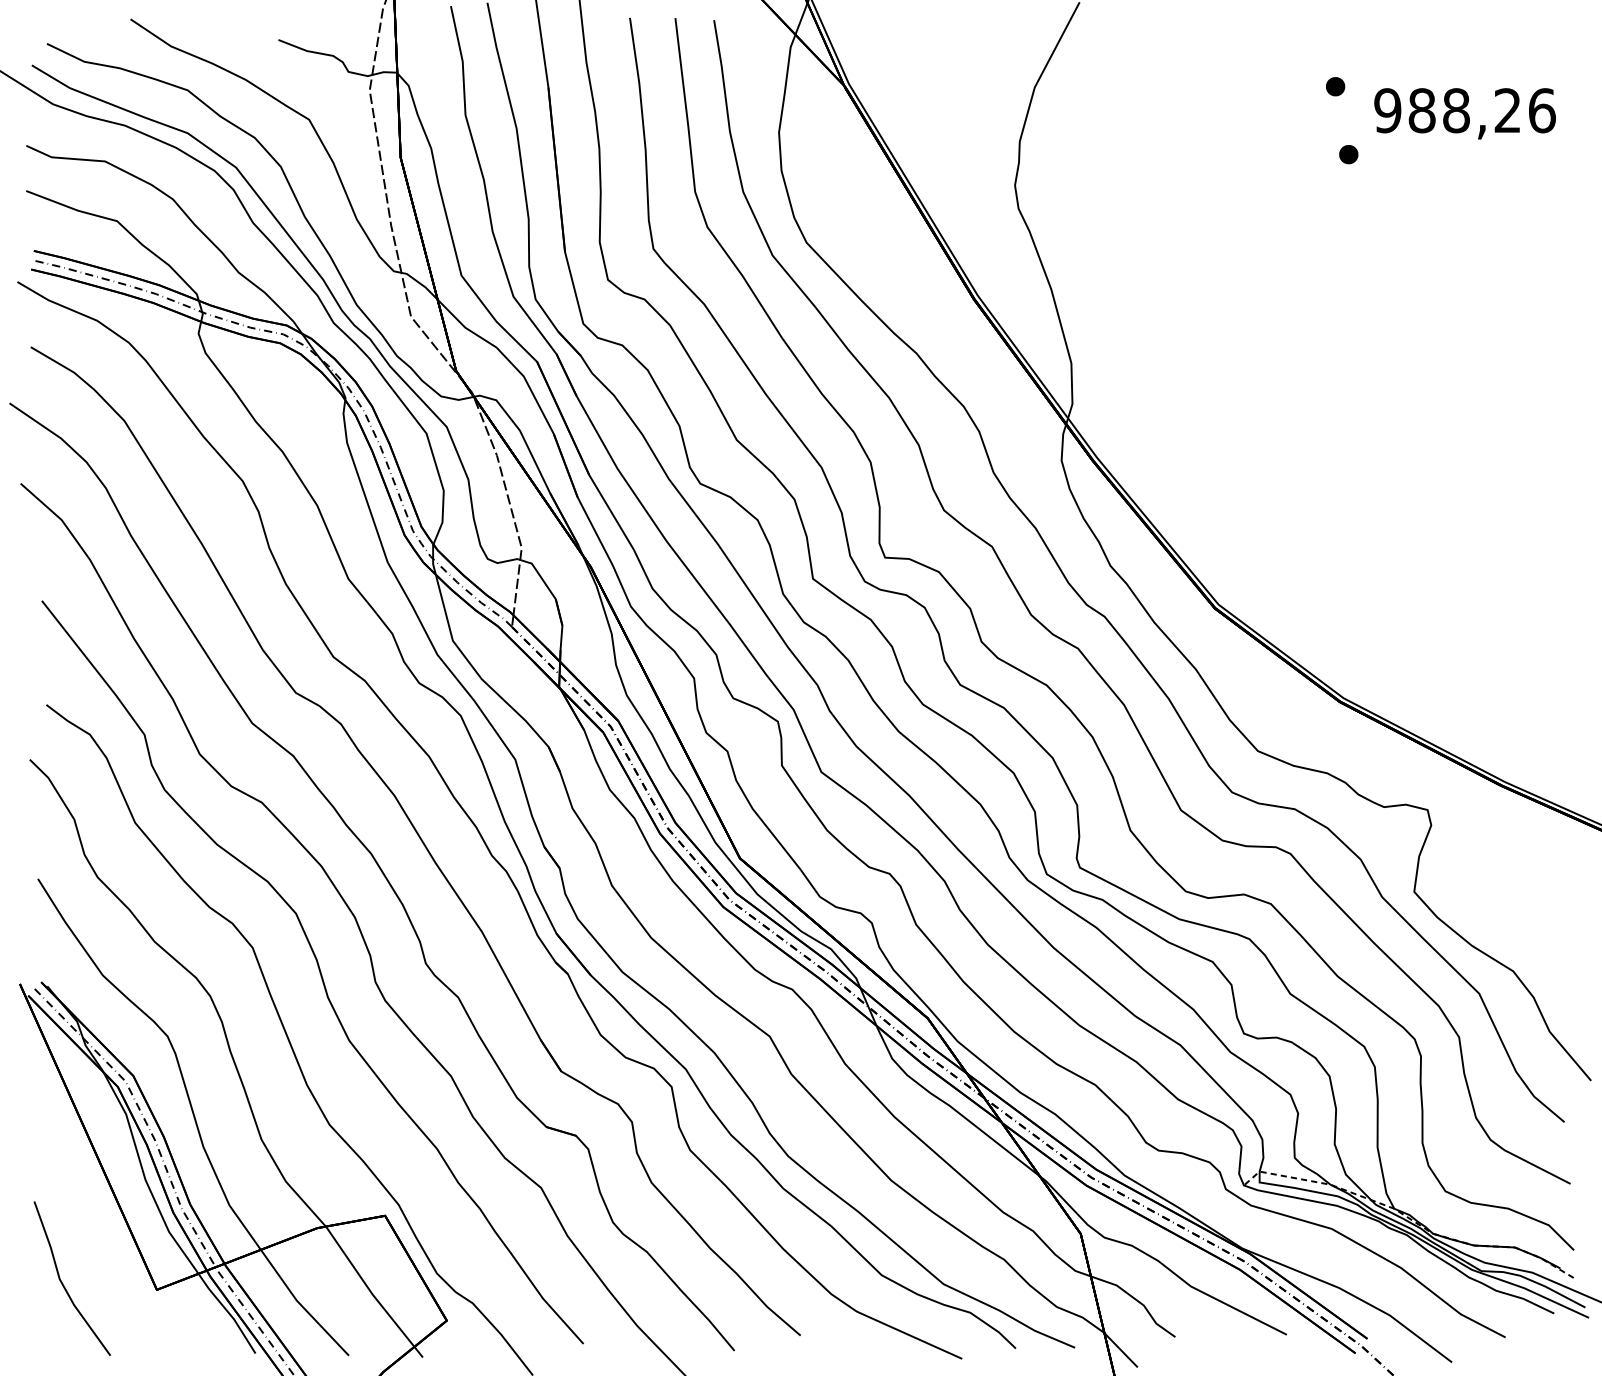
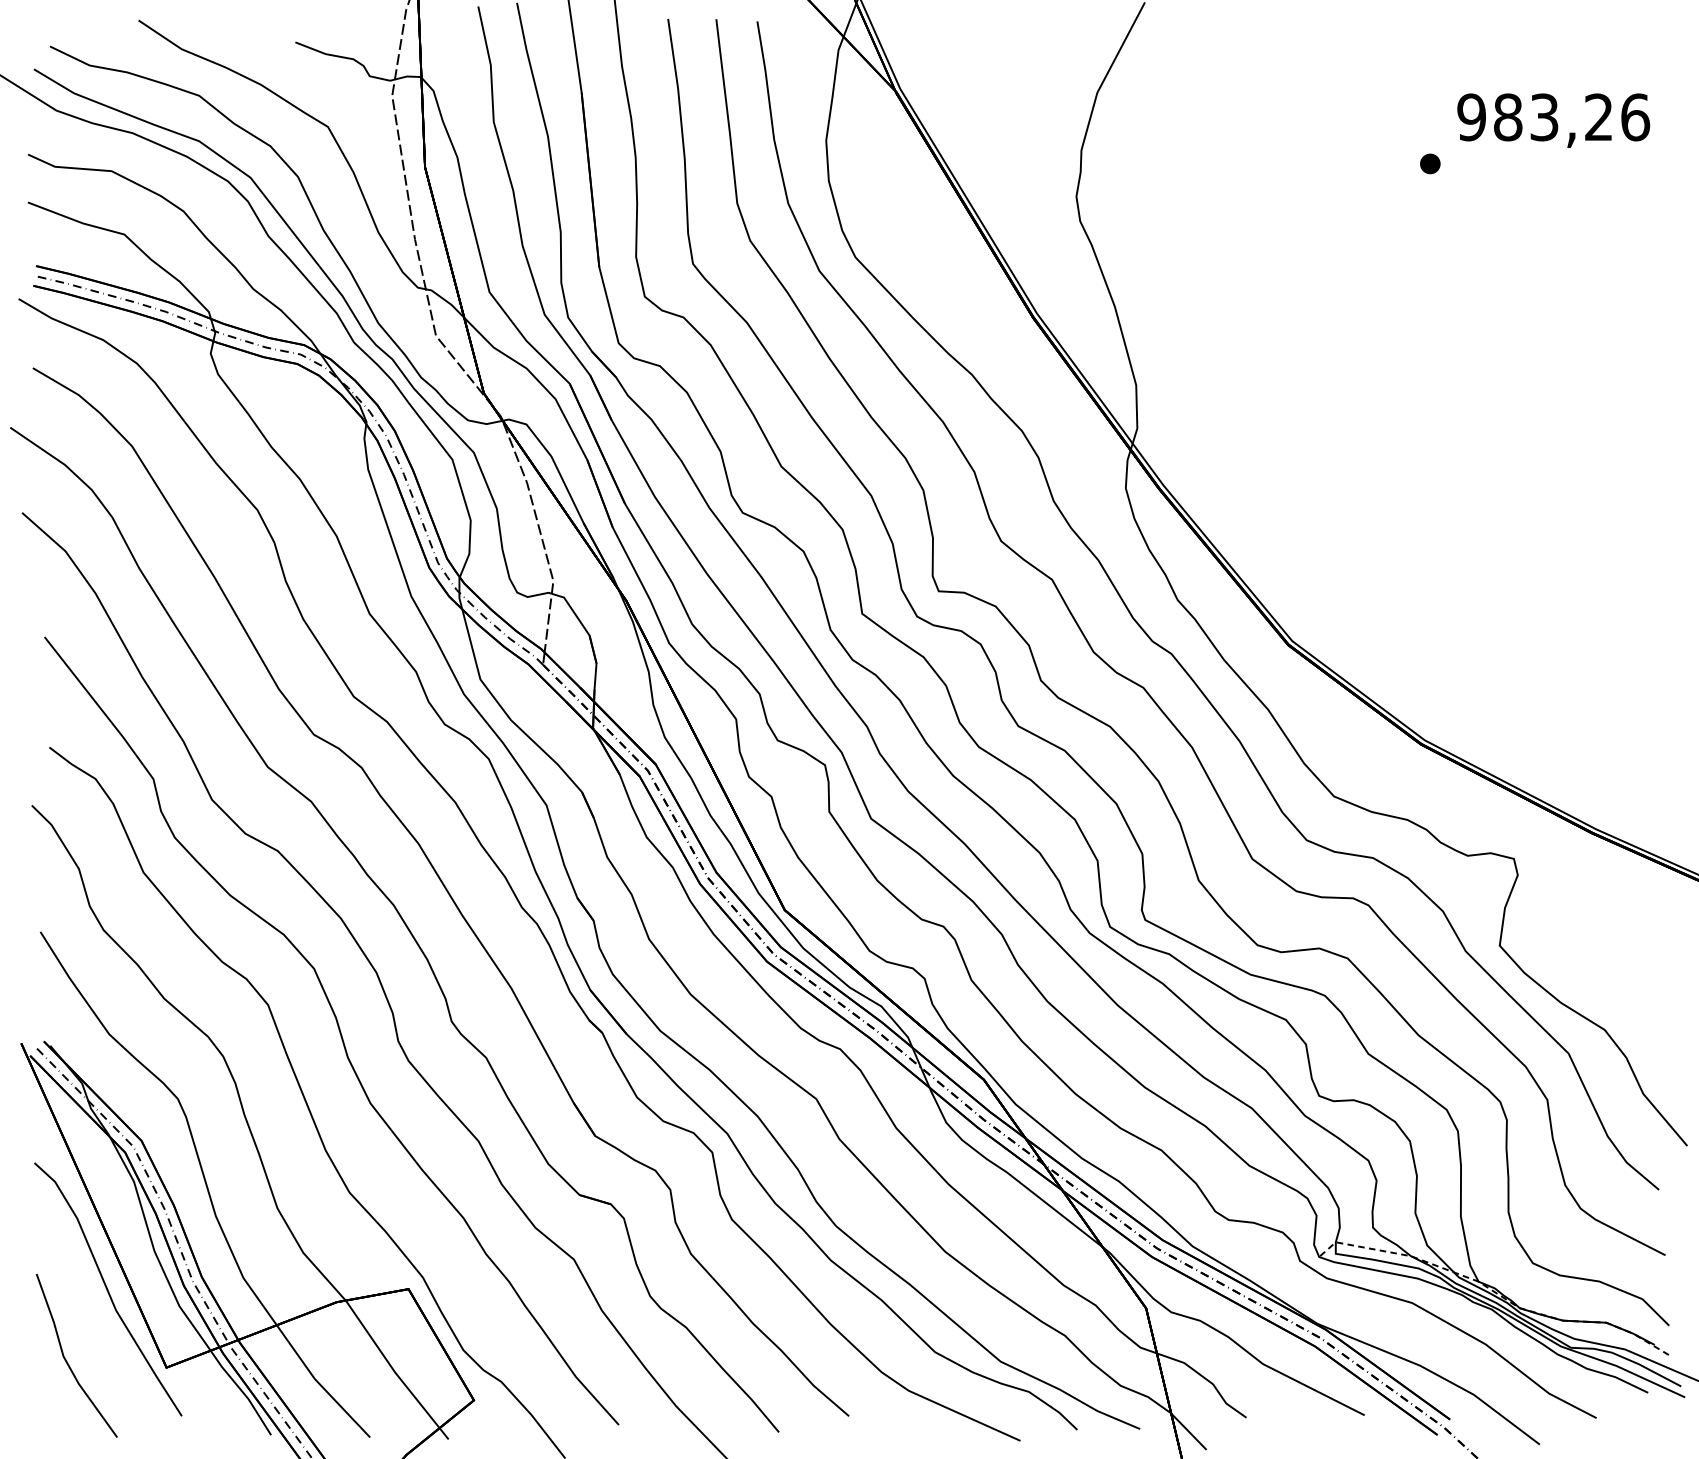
part: (1335, 86) -> (1416, 91), removed
text: (1456, 110) -> (1544, 117), 988,26 -> 983,26
curve: (102, 1216) -> (108, 1289), added

